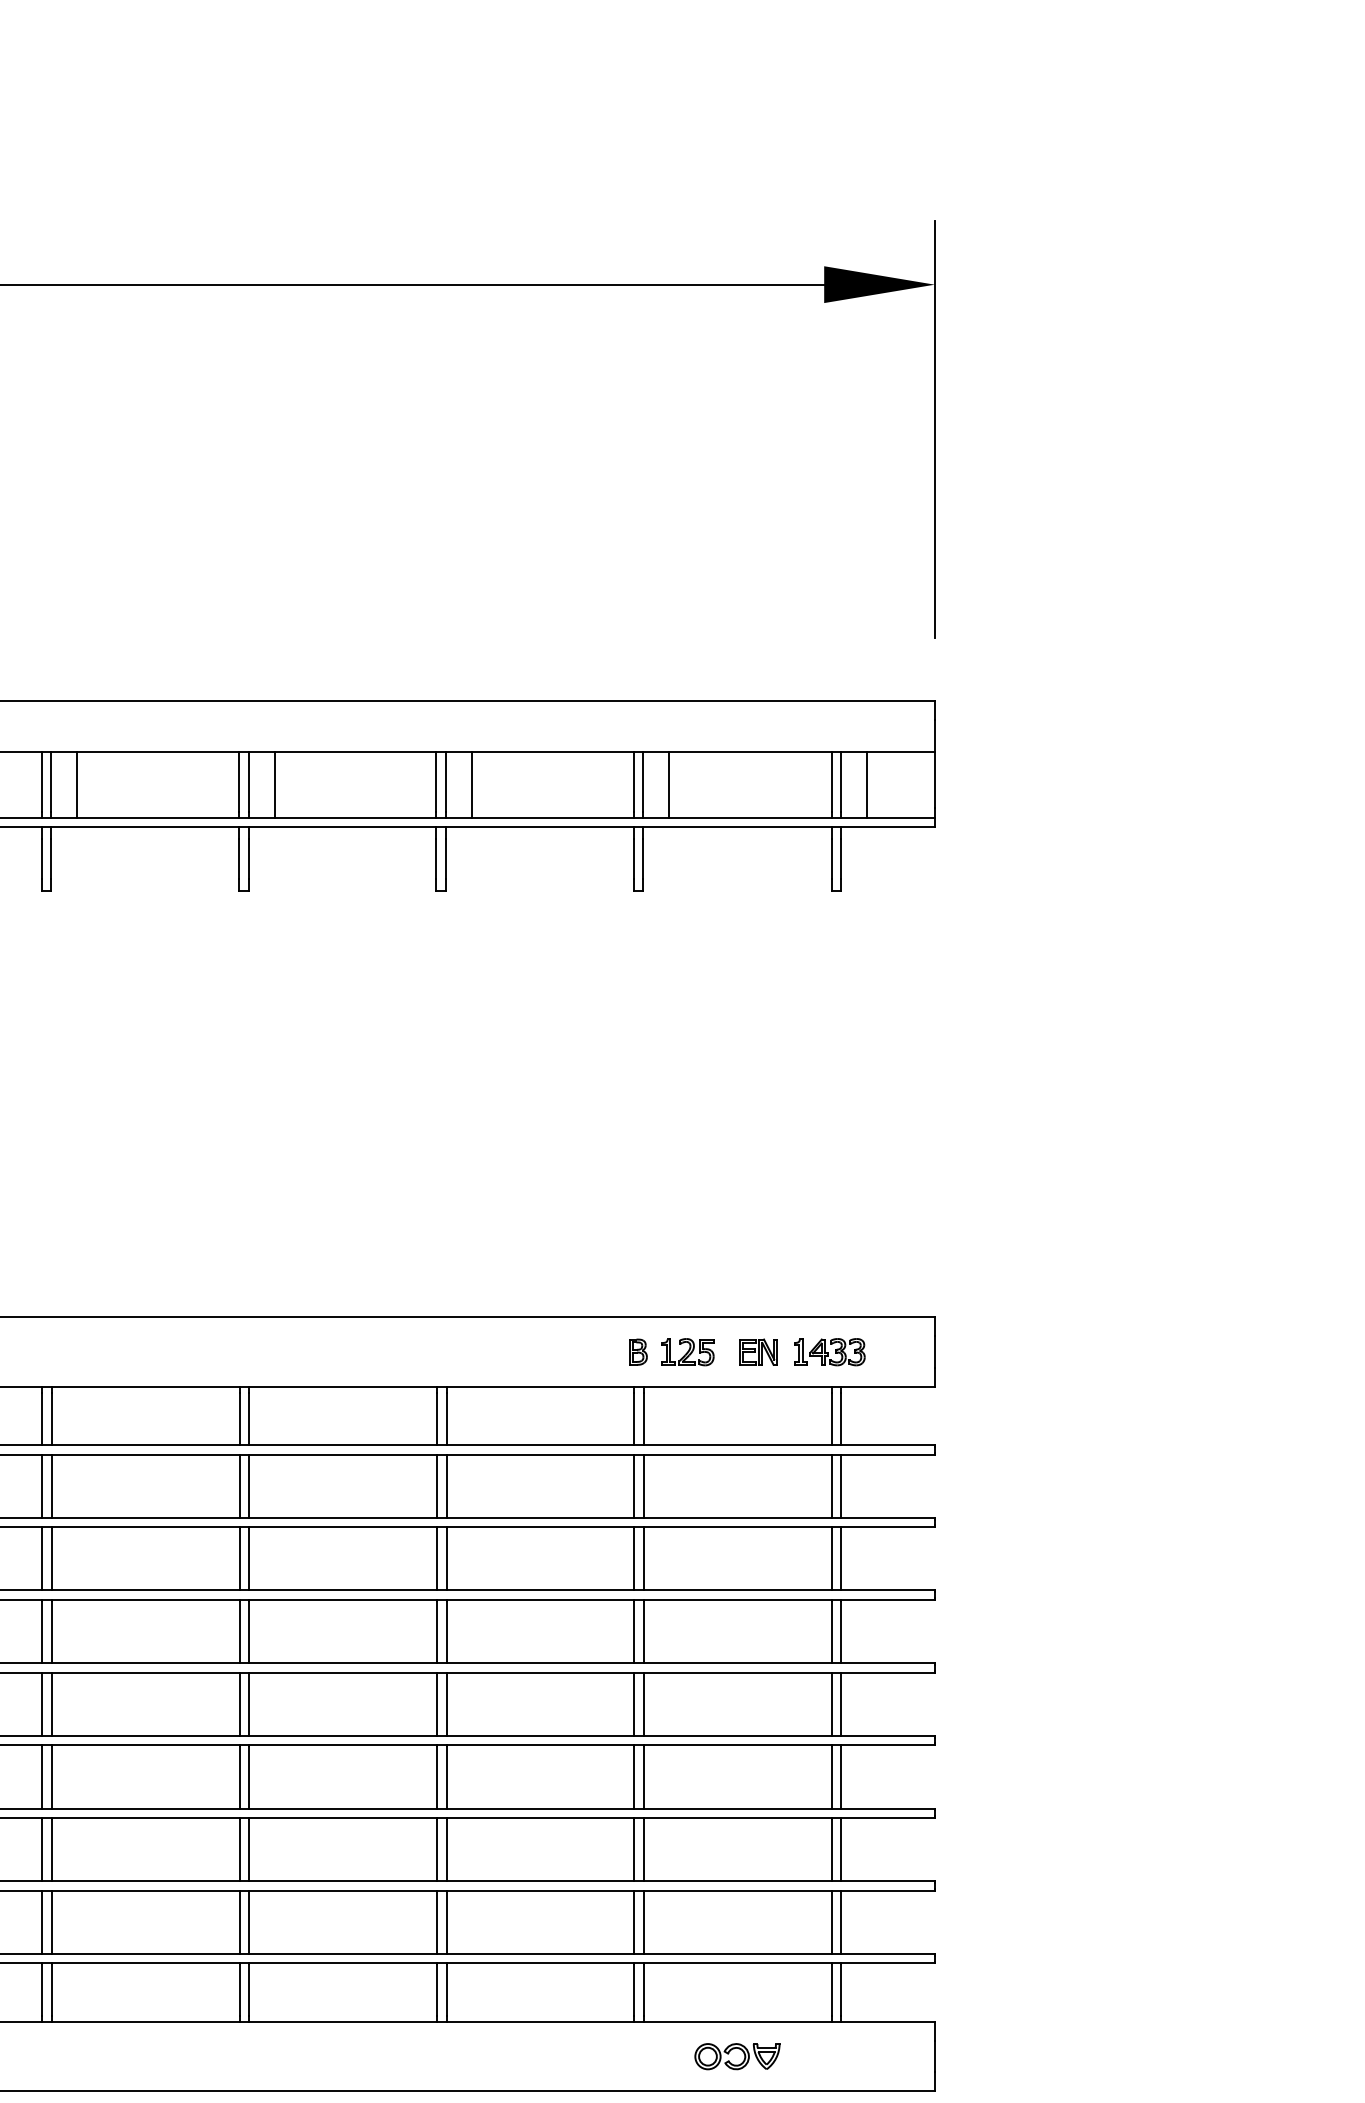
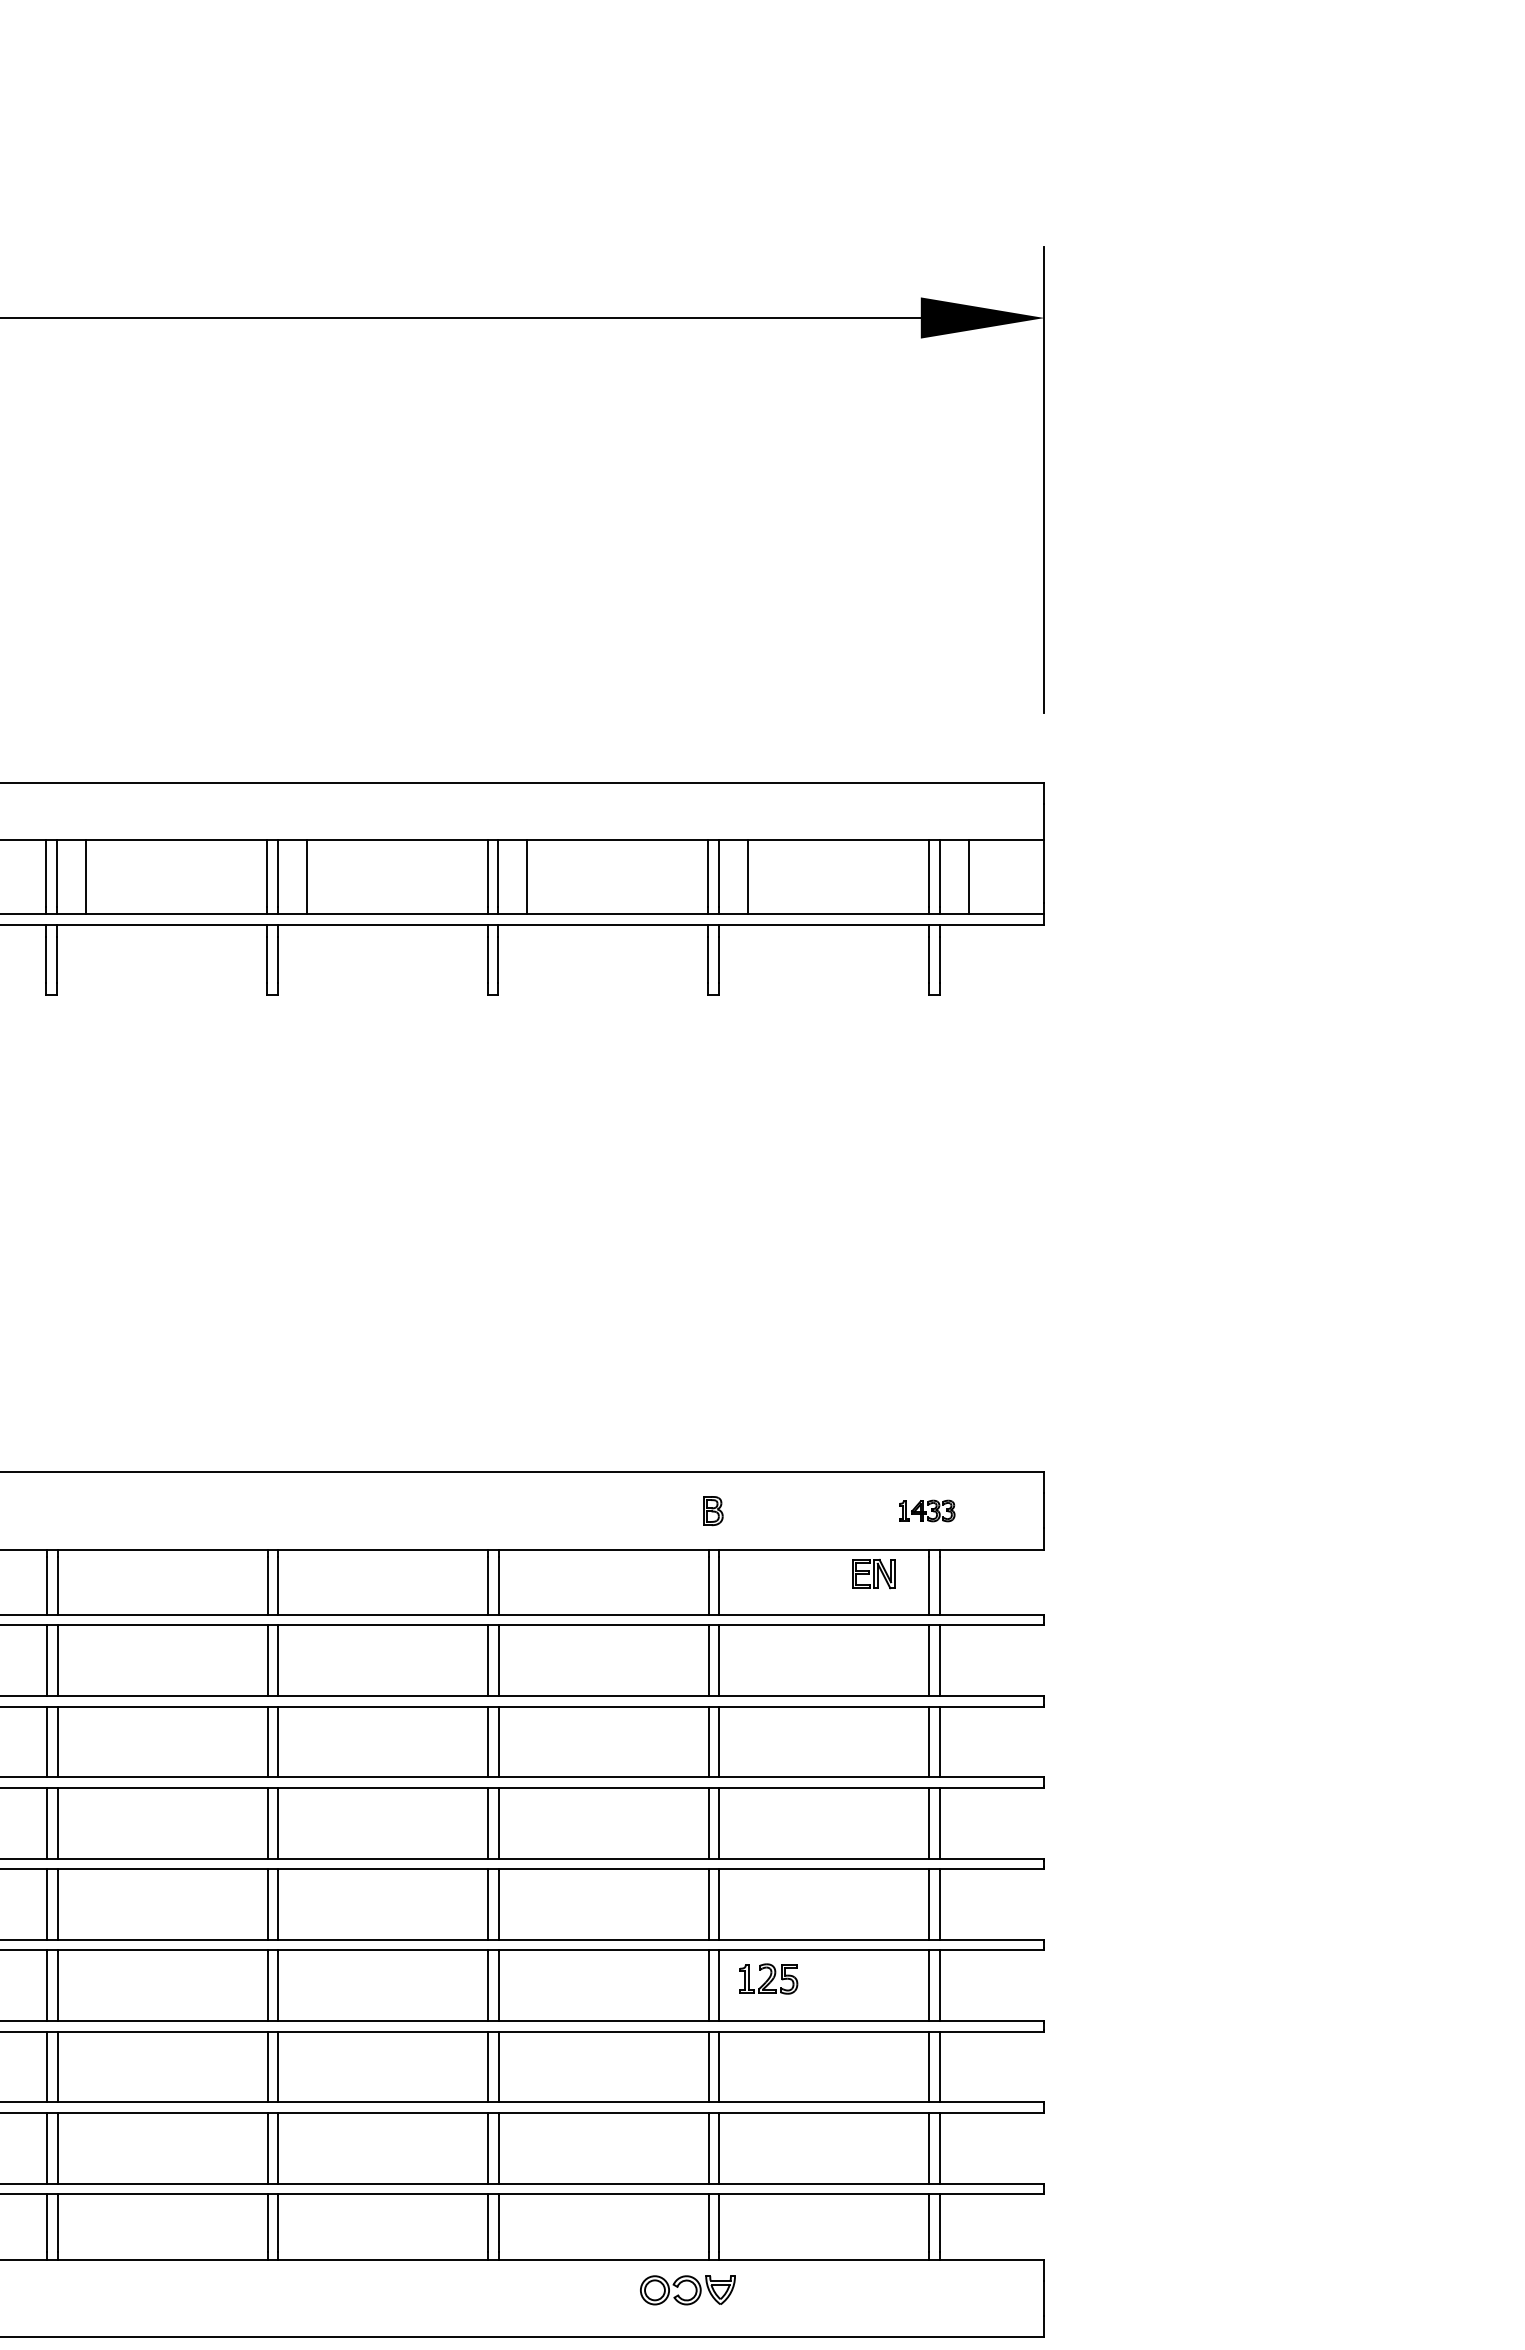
part: (687, 1351) -> (768, 1978), moved
part: (830, 1351) -> (927, 1510), size x0.7
part: (758, 1352) -> (873, 1574), moved
part: (744, 2056) -> (695, 2290), moved

